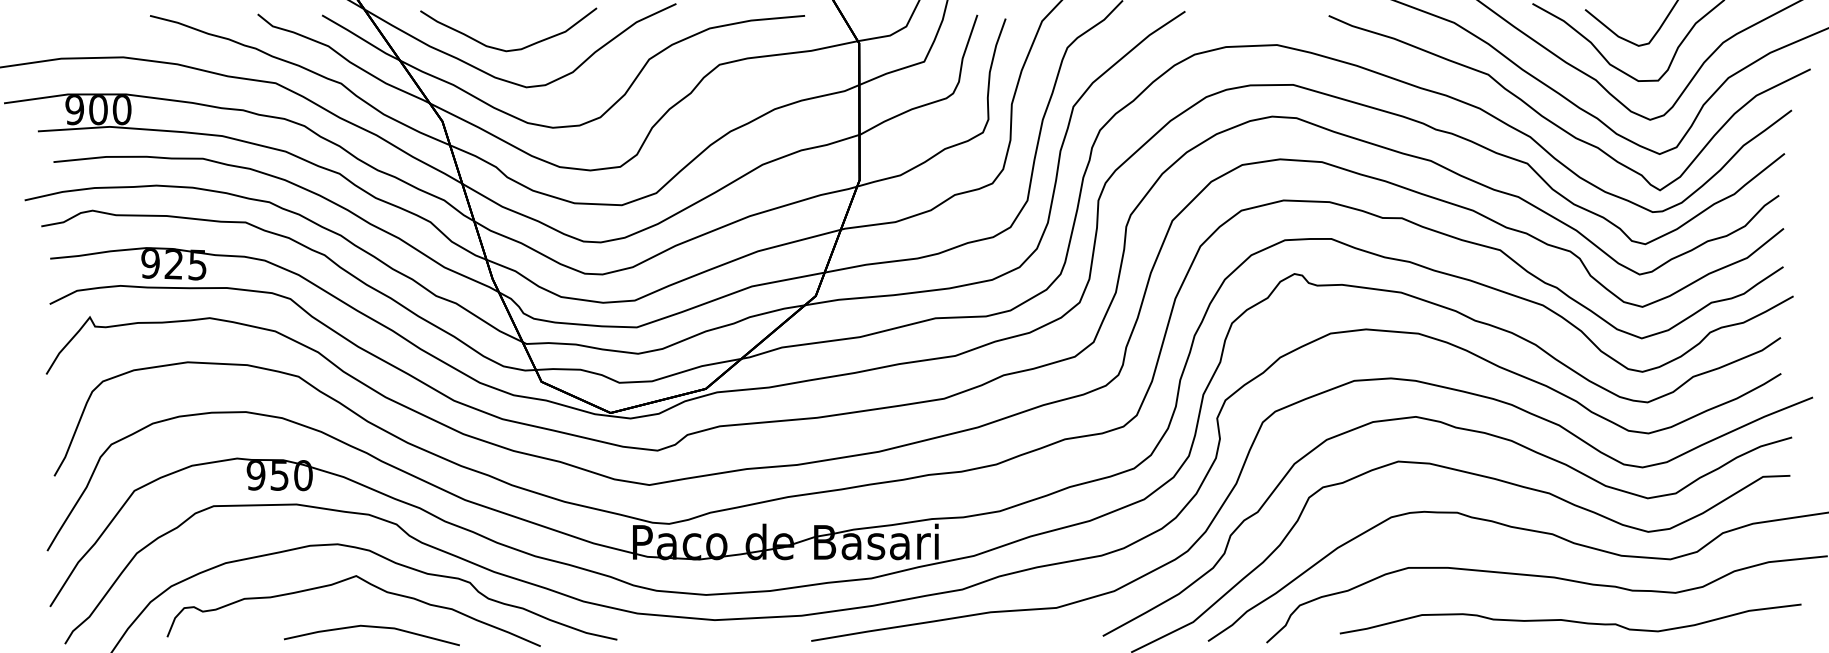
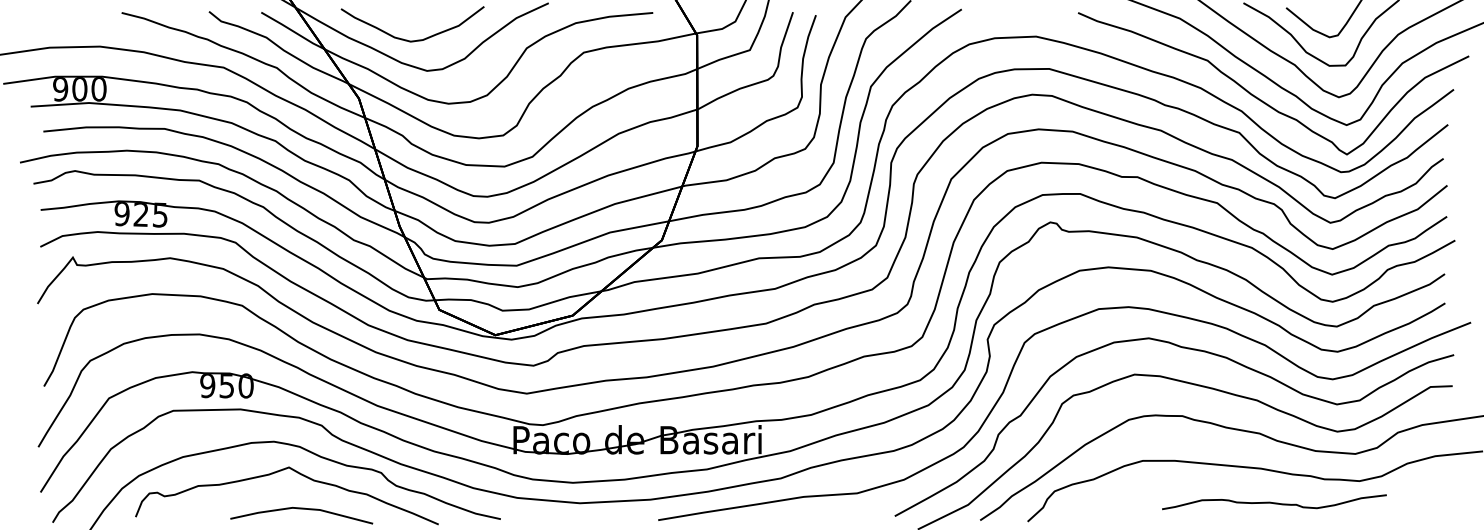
part: (1570, 617) -> (1274, 501), size x0.6

